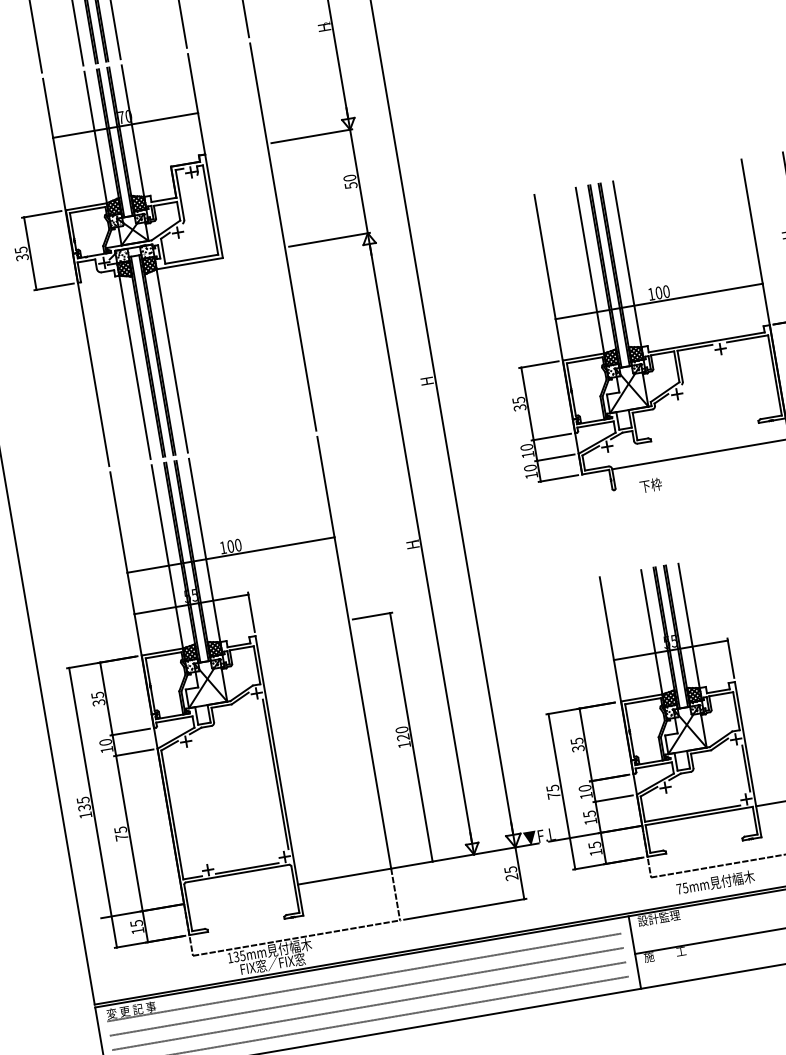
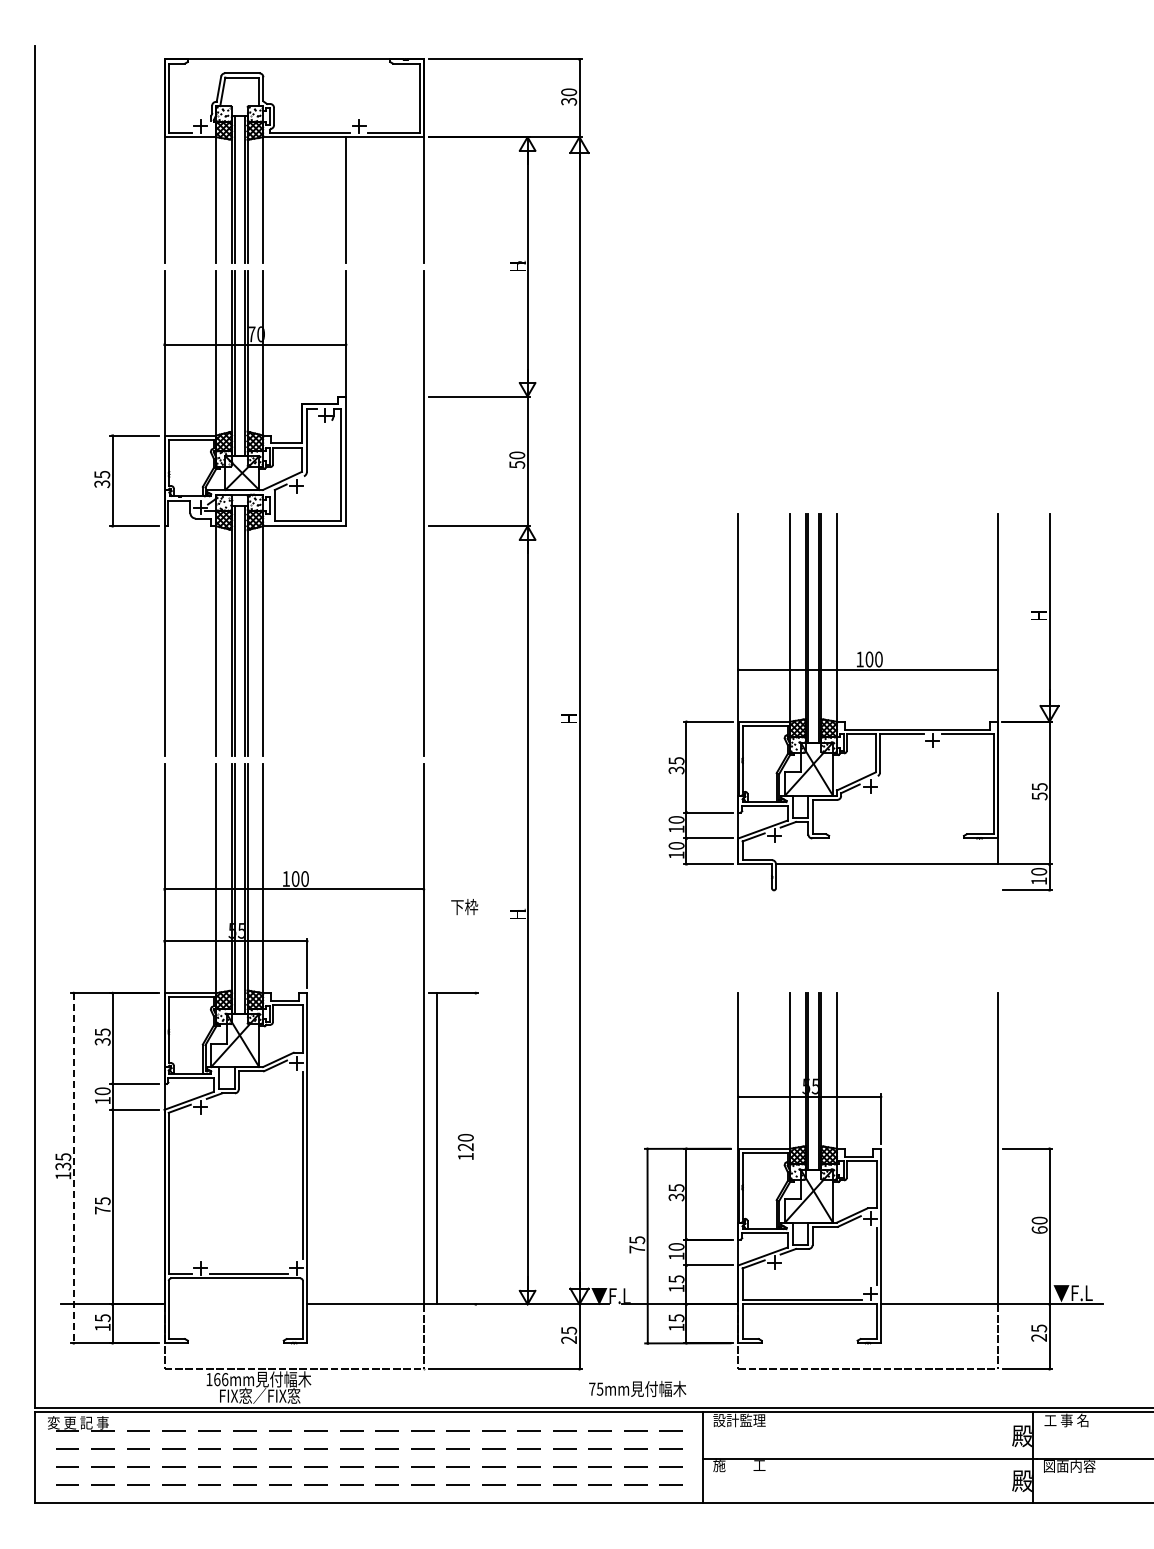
text: (650, 485) -> (464, 906), moved
line: (411, 737) -> (436, 1148), moved
line: (92, 807) -> (73, 1168), solid -> dashed
text: (715, 883) -> (637, 1389), moved
text: (239, 956) -> (221, 1379), 135mm -> 166mm

